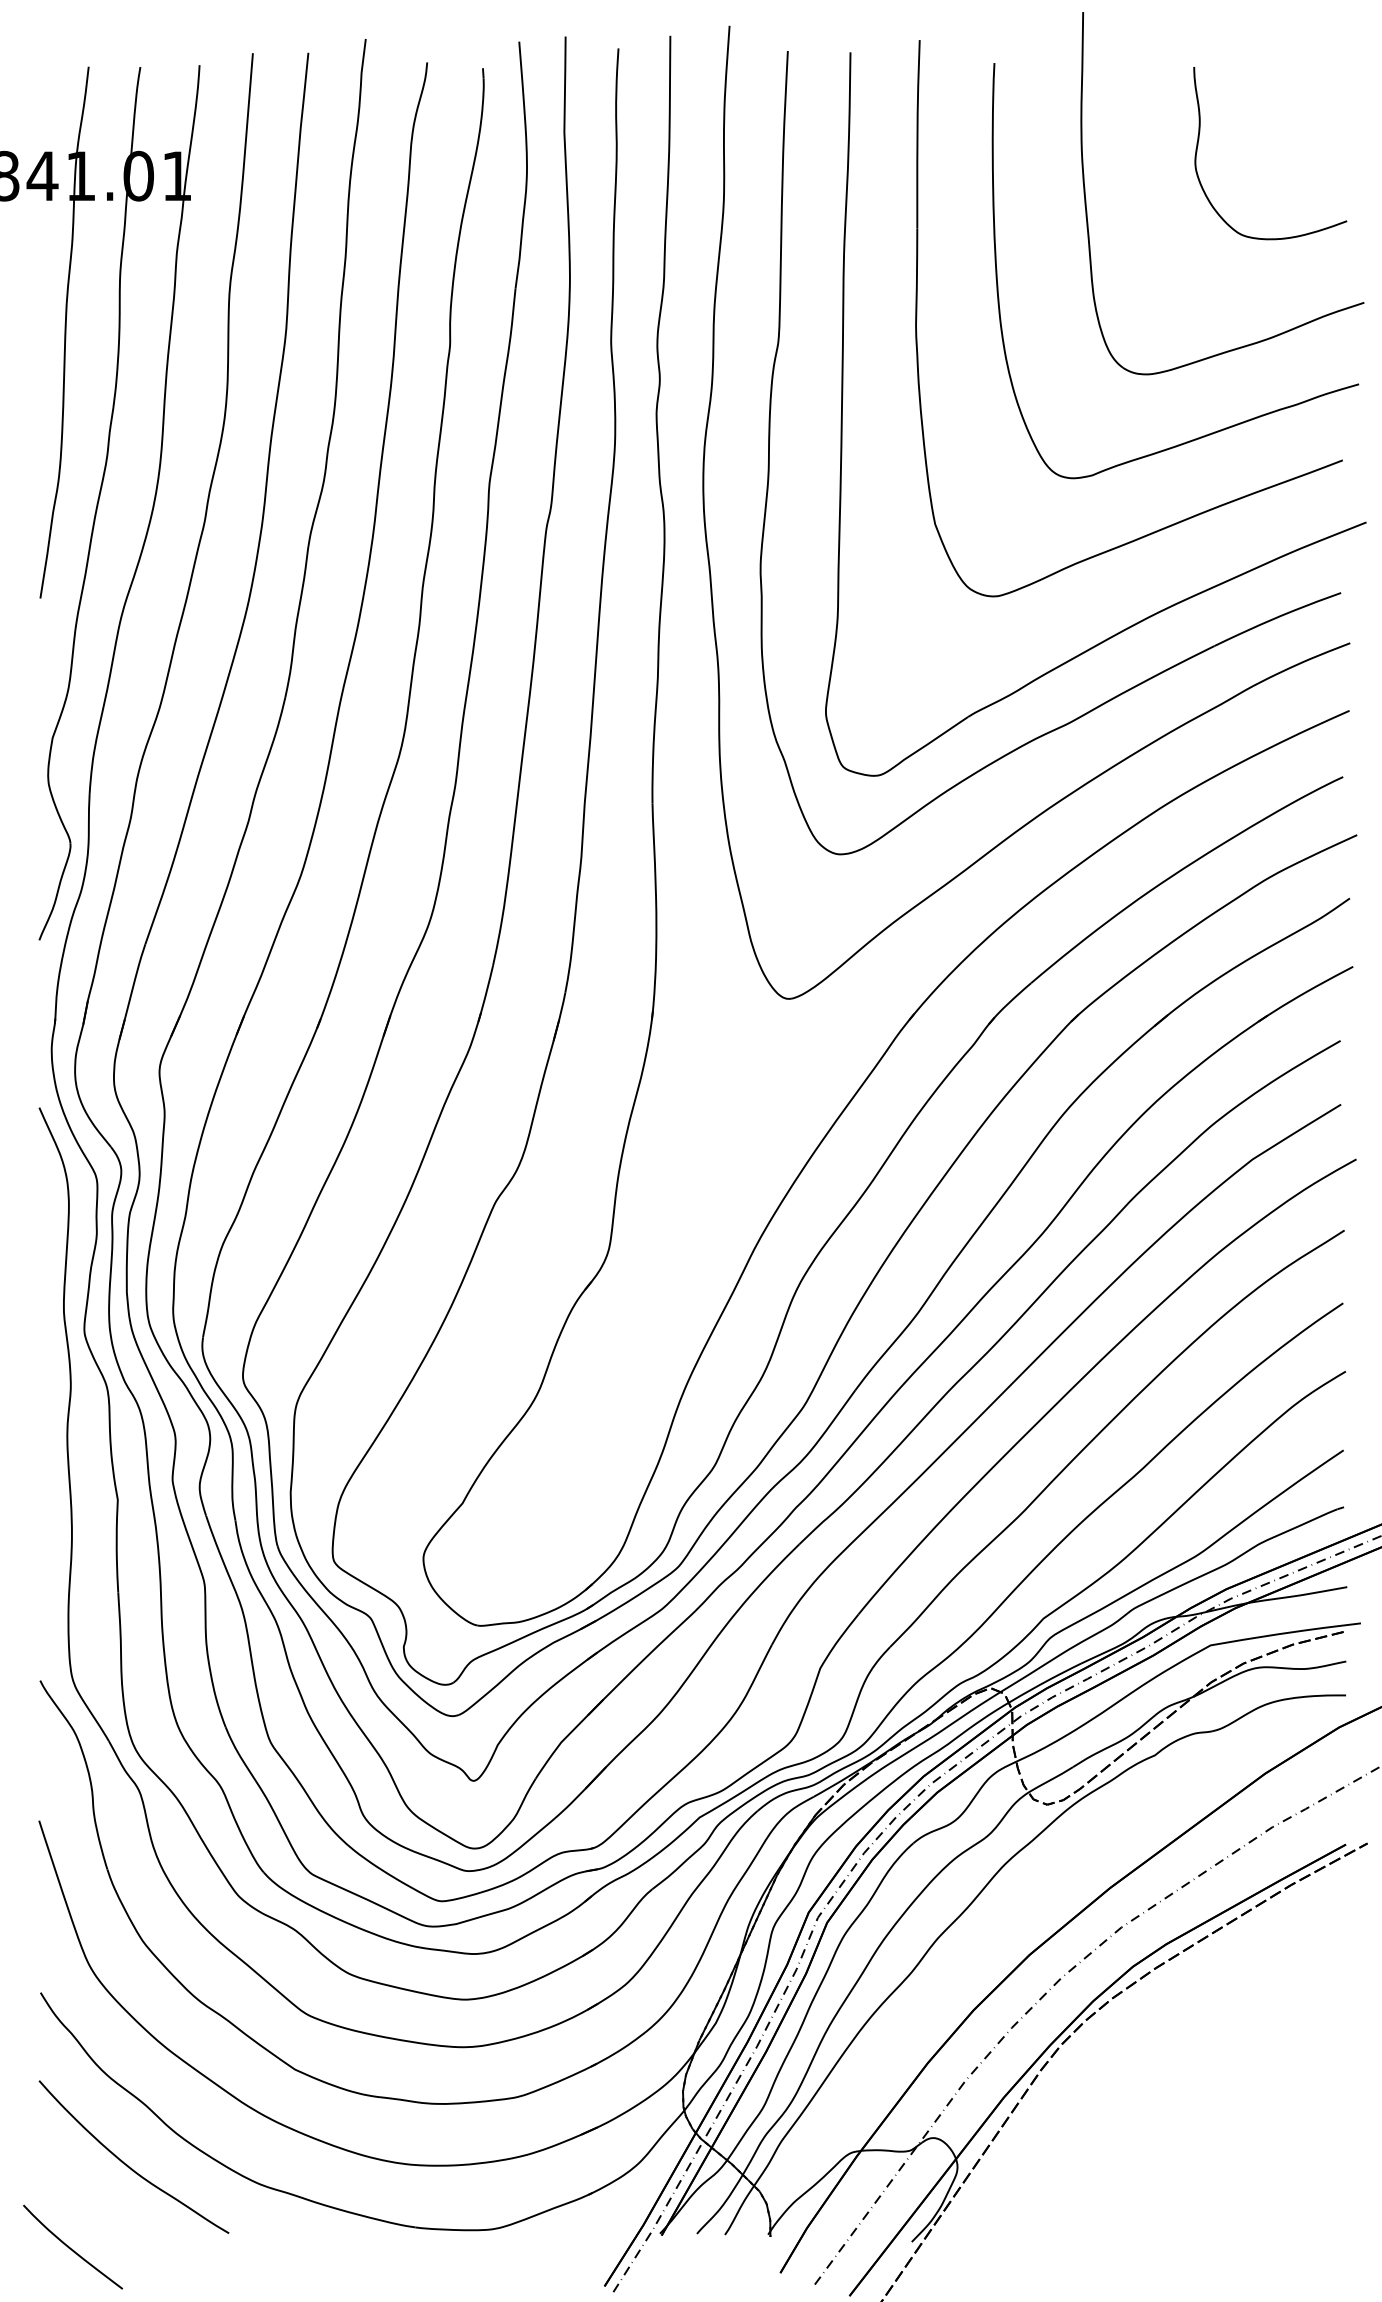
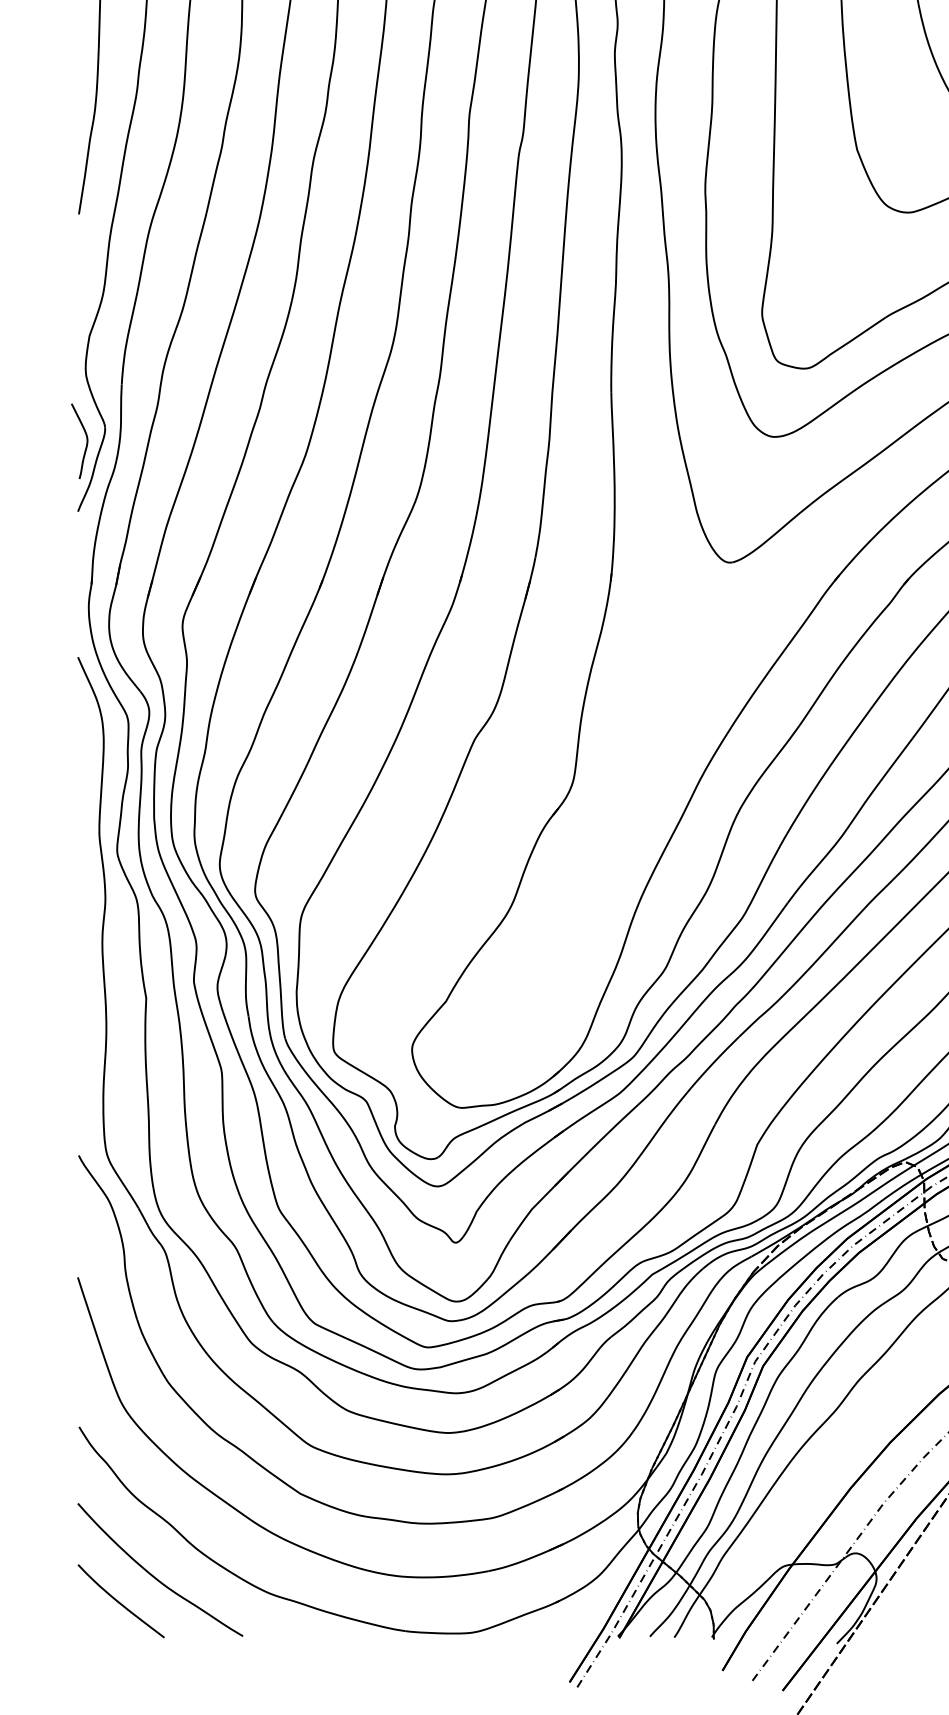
curve: (49, 859) -> (86, 441), added
curve: (70, 2247) -> (119, 1601), moved

